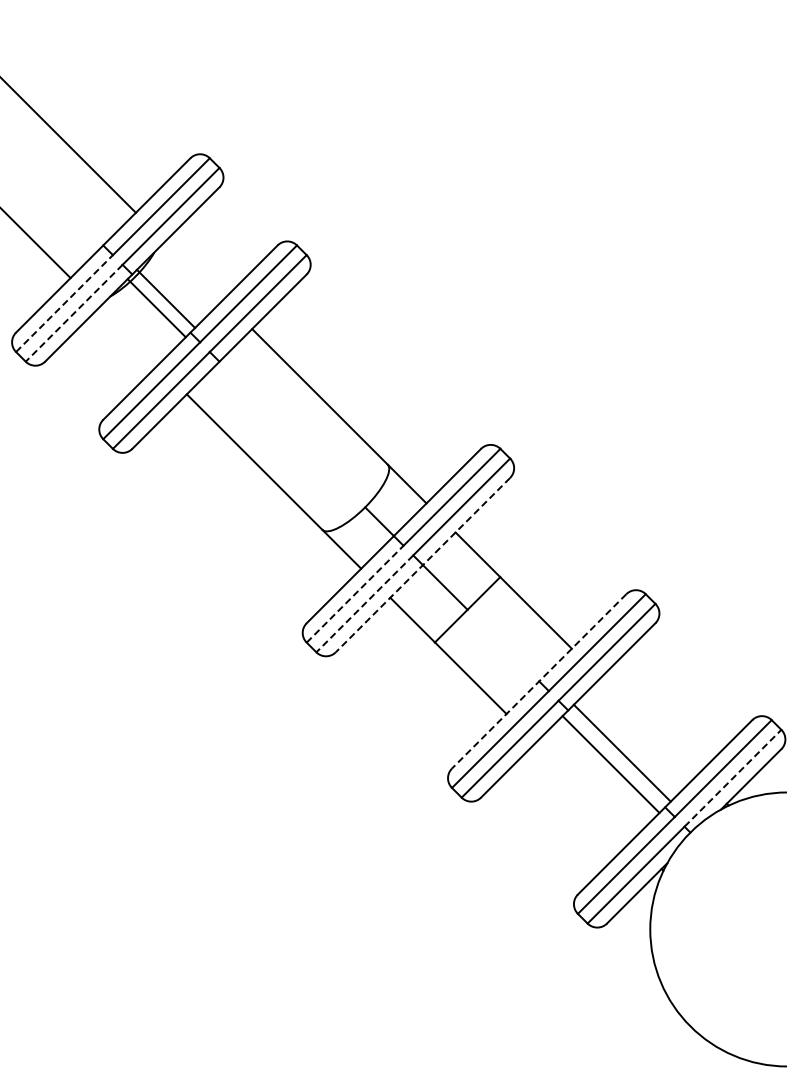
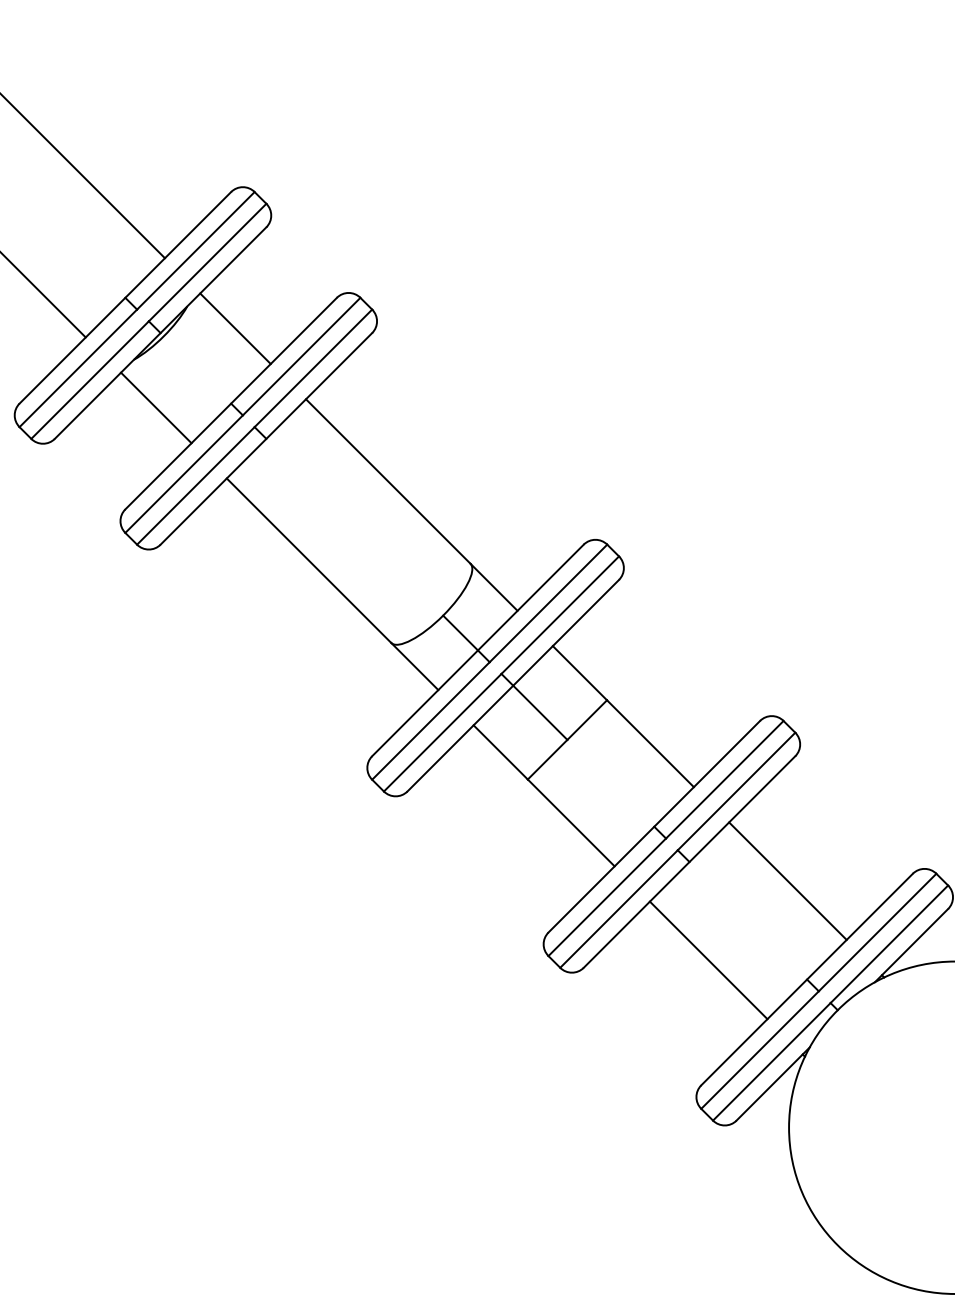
line: (165, 298) -> (234, 328), moved
line: (64, 303) -> (78, 368), dashed -> solid
line: (156, 308) -> (155, 408), moved
line: (73, 313) -> (89, 380), dashed -> solid
line: (422, 565) -> (512, 686), dashed -> solid
line: (355, 593) -> (431, 720), dashed -> solid
line: (364, 604) -> (442, 733), dashed -> solid
line: (538, 681) -> (653, 826), dashed -> solid
line: (621, 752) -> (786, 880), moved
line: (610, 764) -> (708, 960), moved
line: (733, 777) -> (890, 943), dashed -> solid

